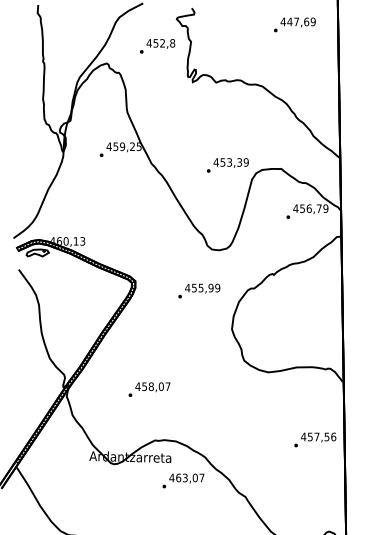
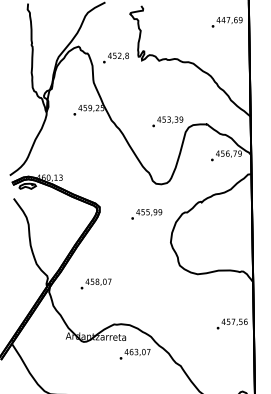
text: (293, 25) -> (226, 22), moved
text: (156, 45) -> (115, 57), moved
text: (148, 388) -> (95, 283), moved

